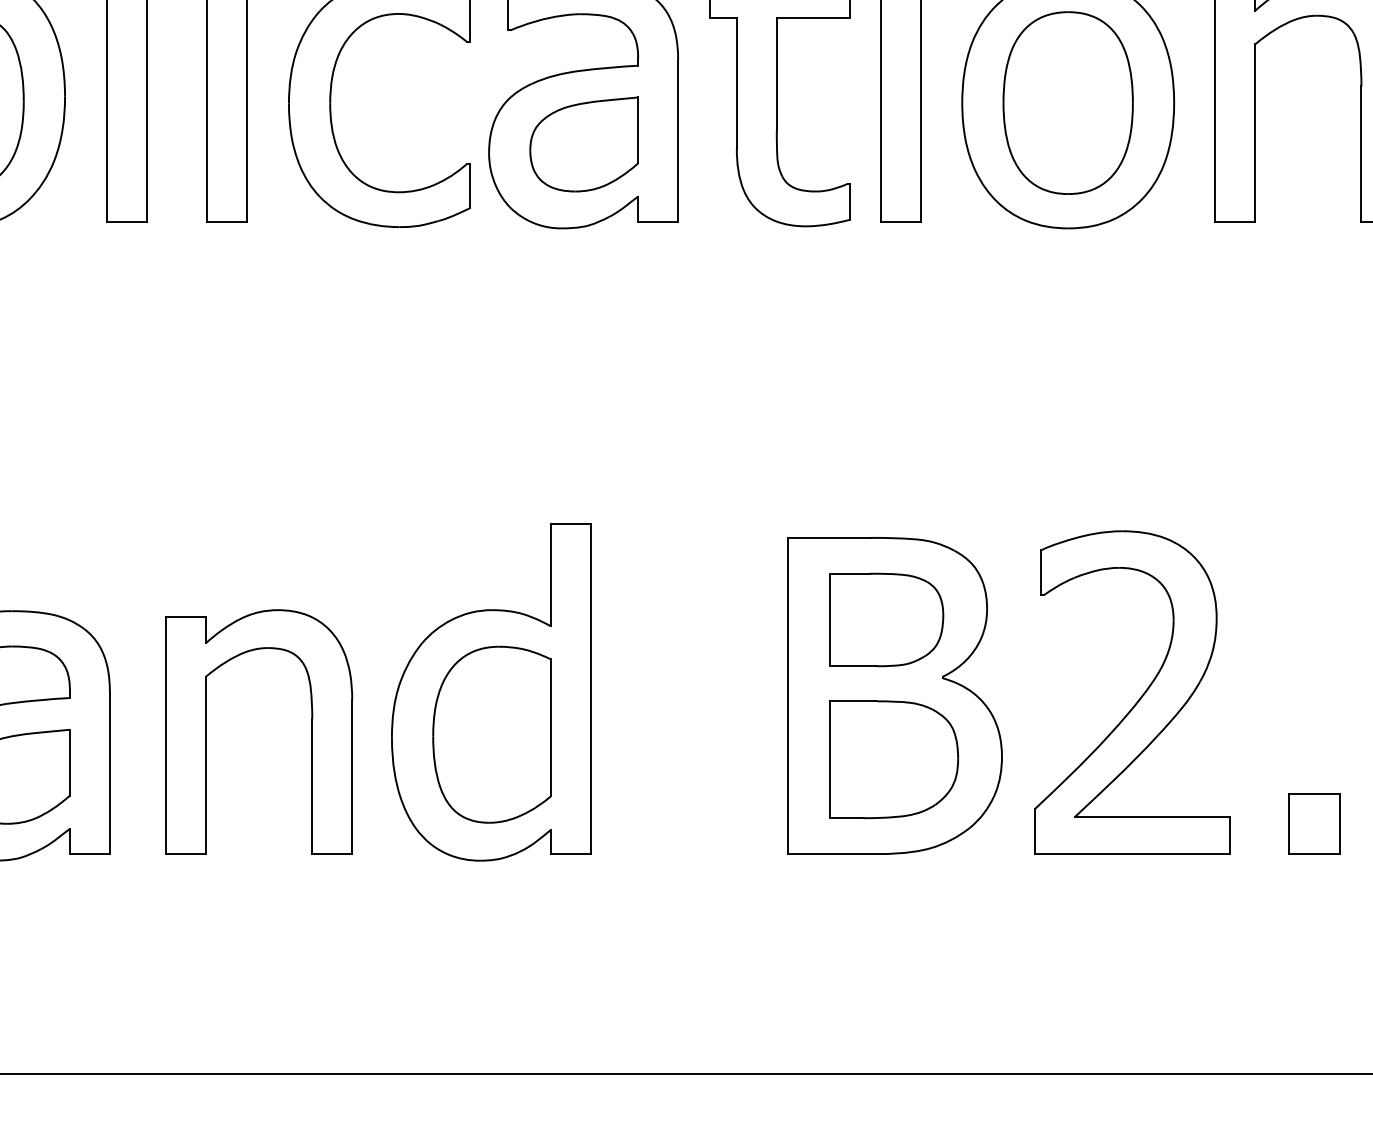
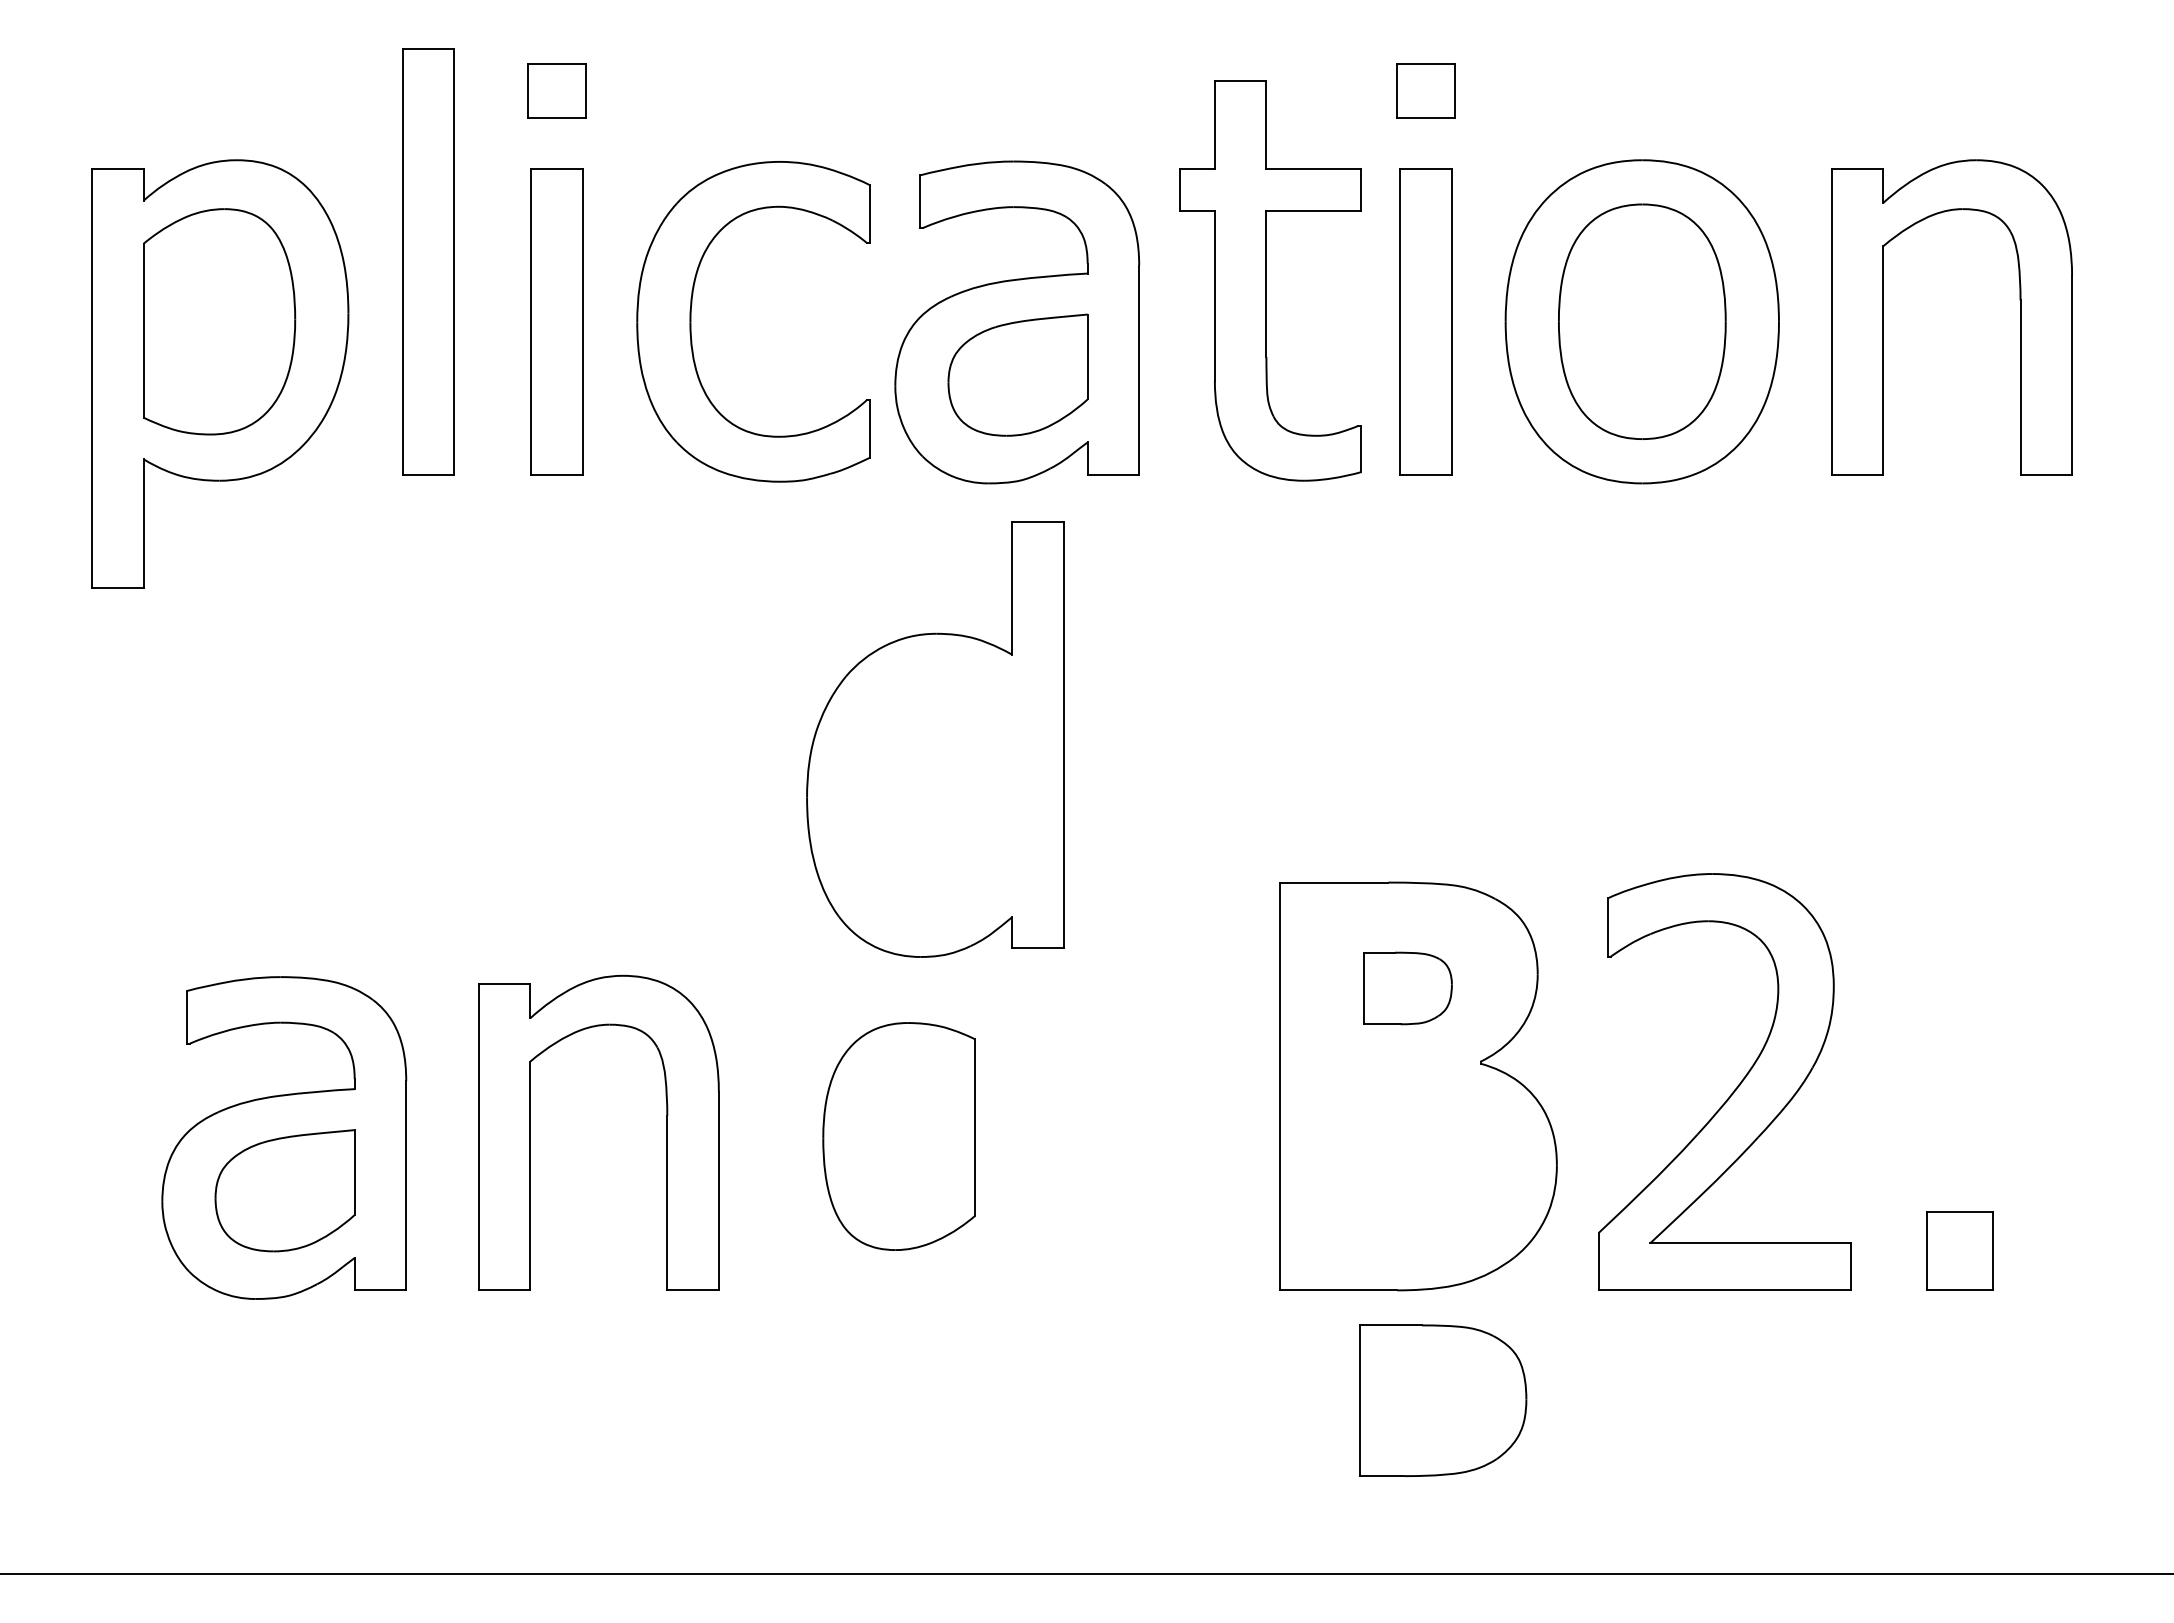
part: (886, 620) -> (1407, 988), size x0.6
part: (491, 692) -> (935, 739), moved
part: (893, 759) -> (1443, 1400), moved

